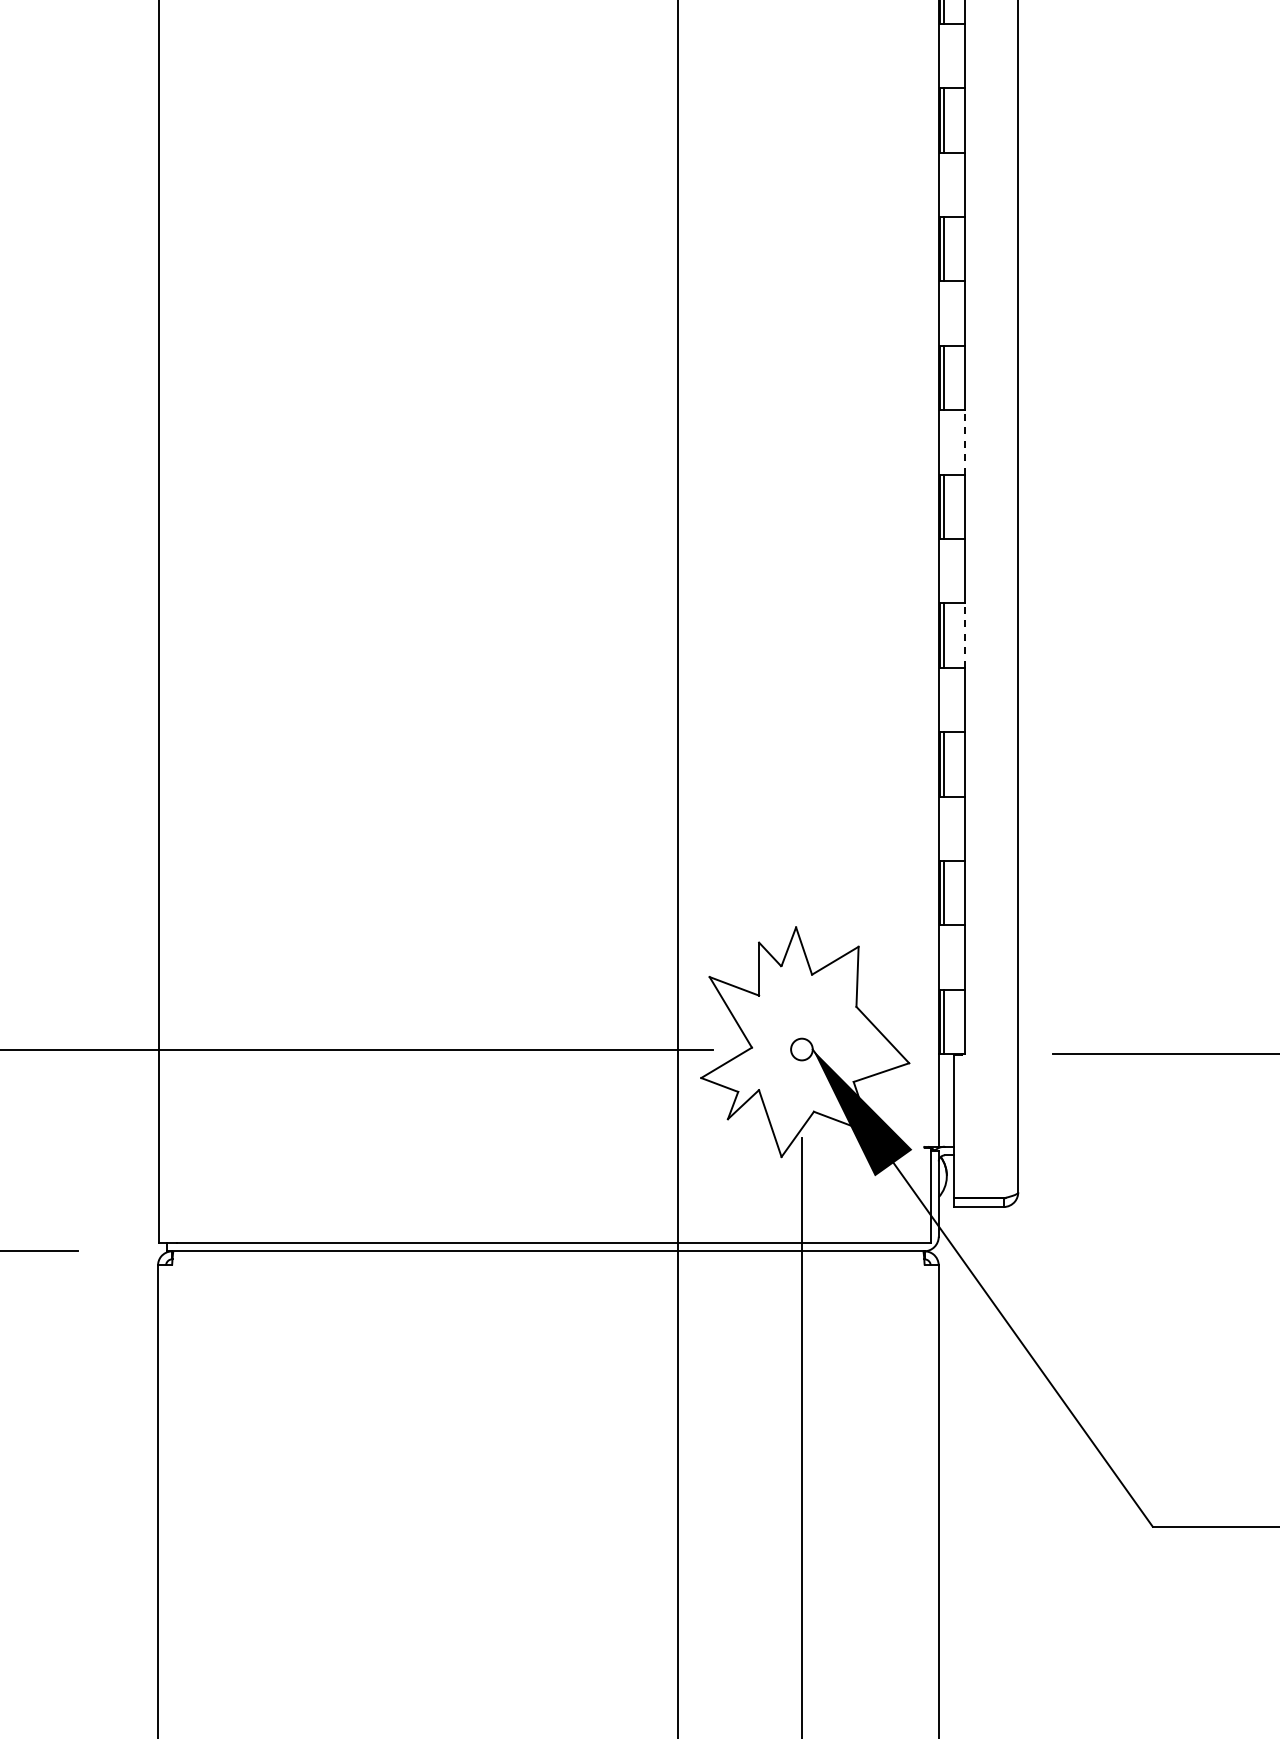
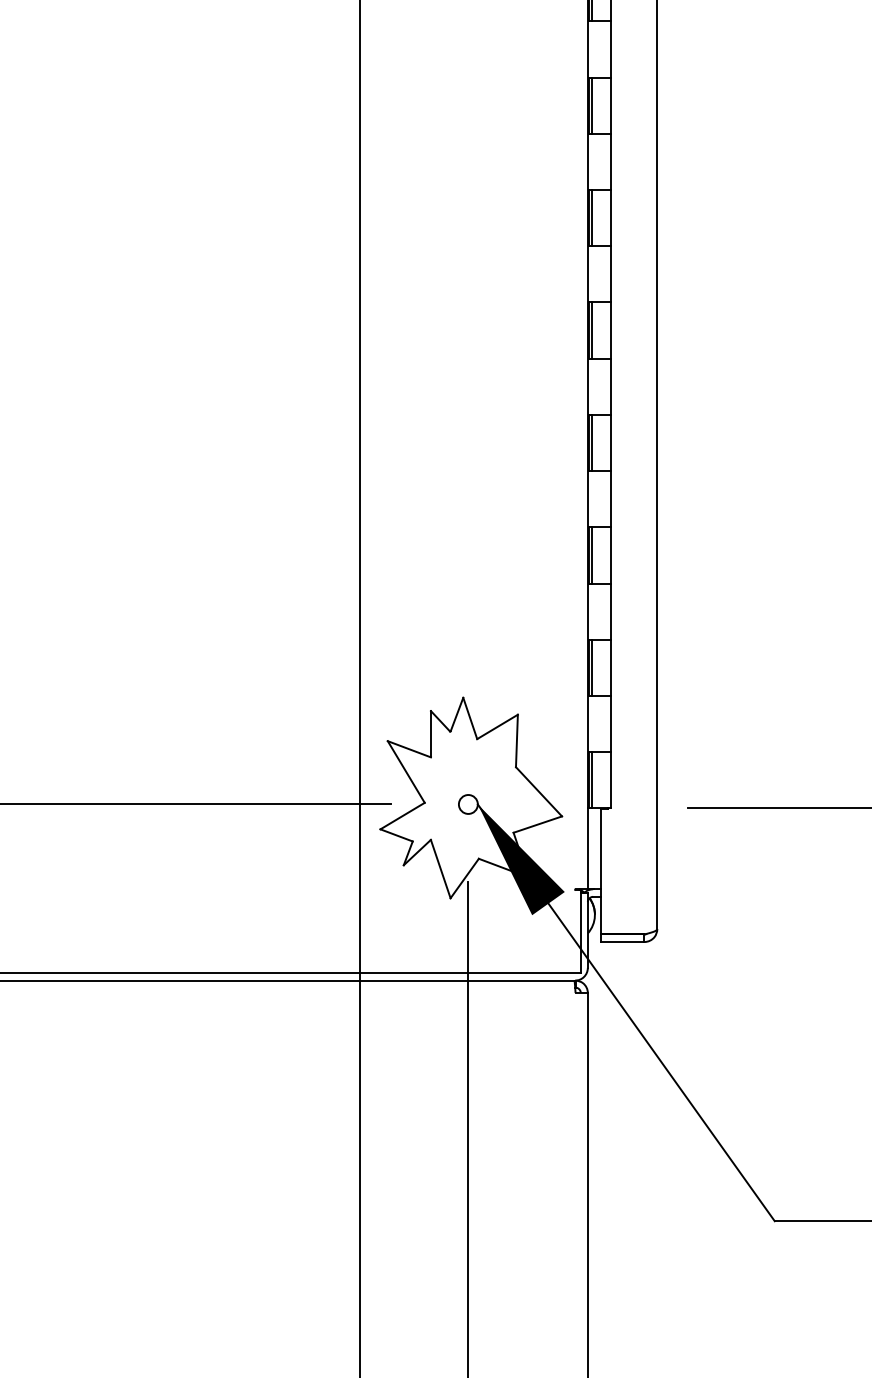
line: (964, 441) -> (610, 273), dashed -> solid
line: (964, 635) -> (610, 442), dashed -> solid

